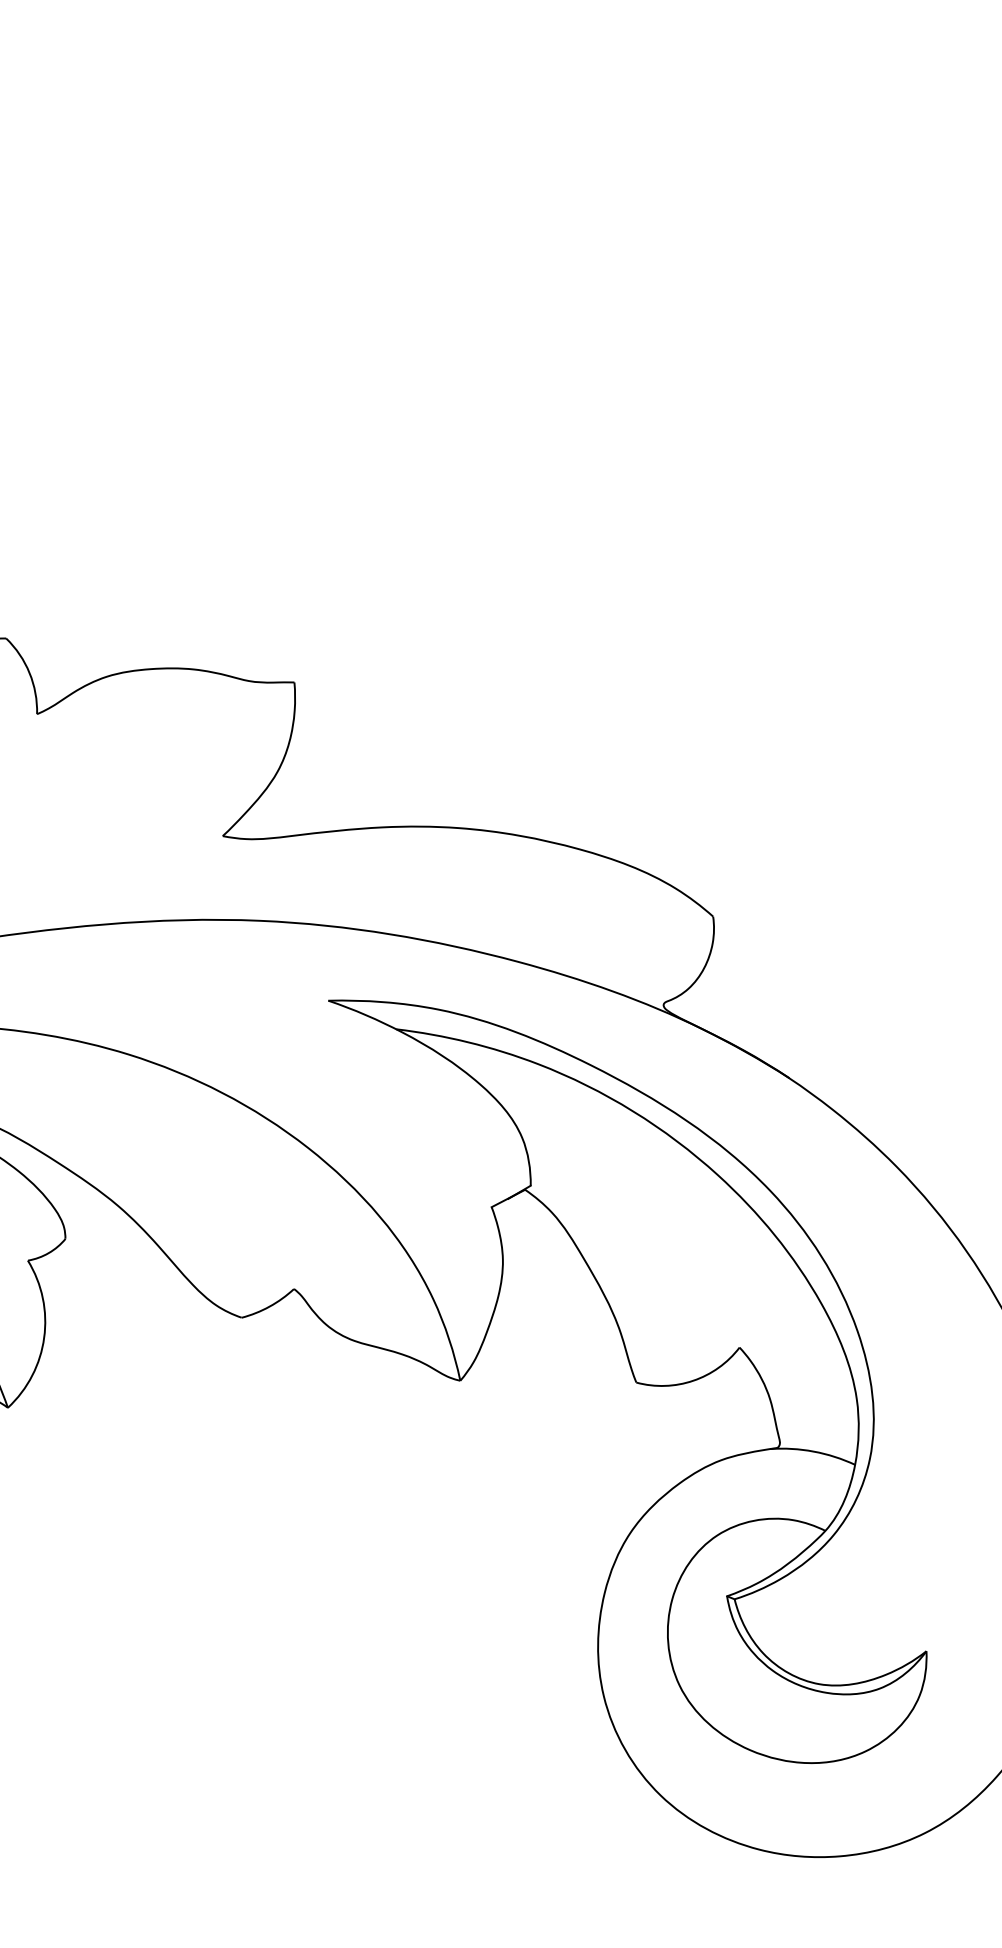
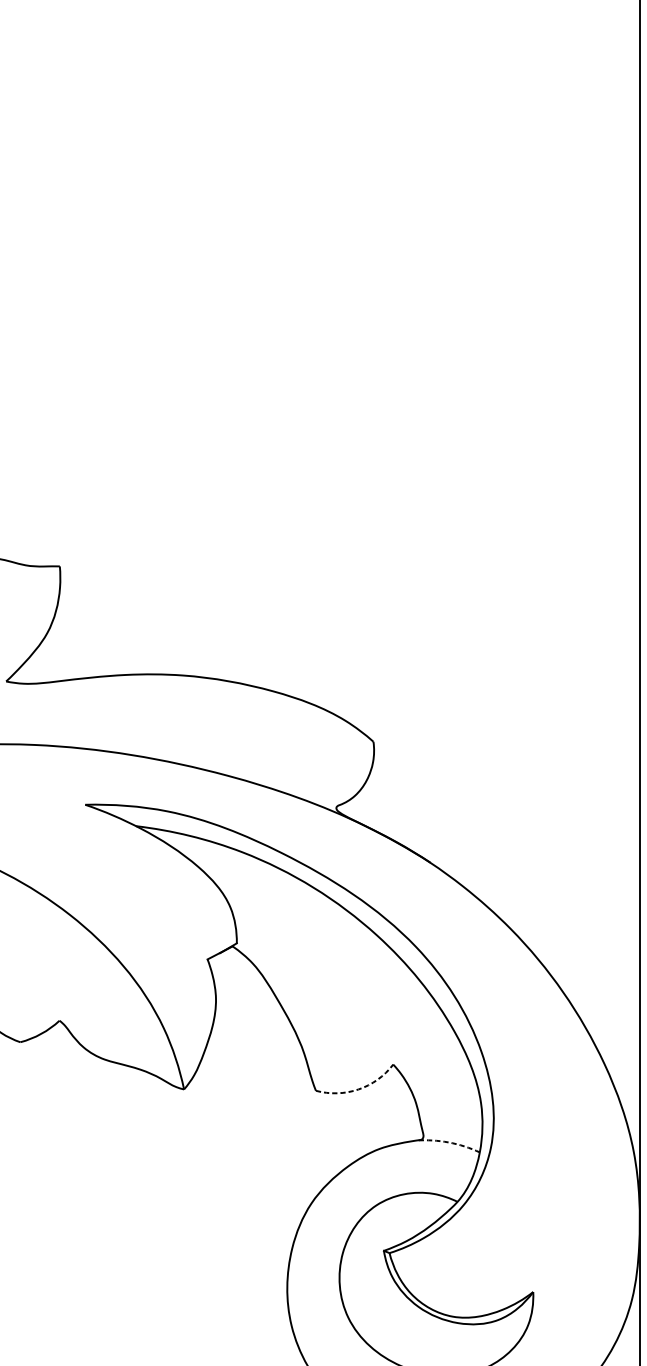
arc: (693, 1380) -> (358, 1089), solid -> dashed
arc: (813, 1451) -> (448, 1142), solid -> dashed

